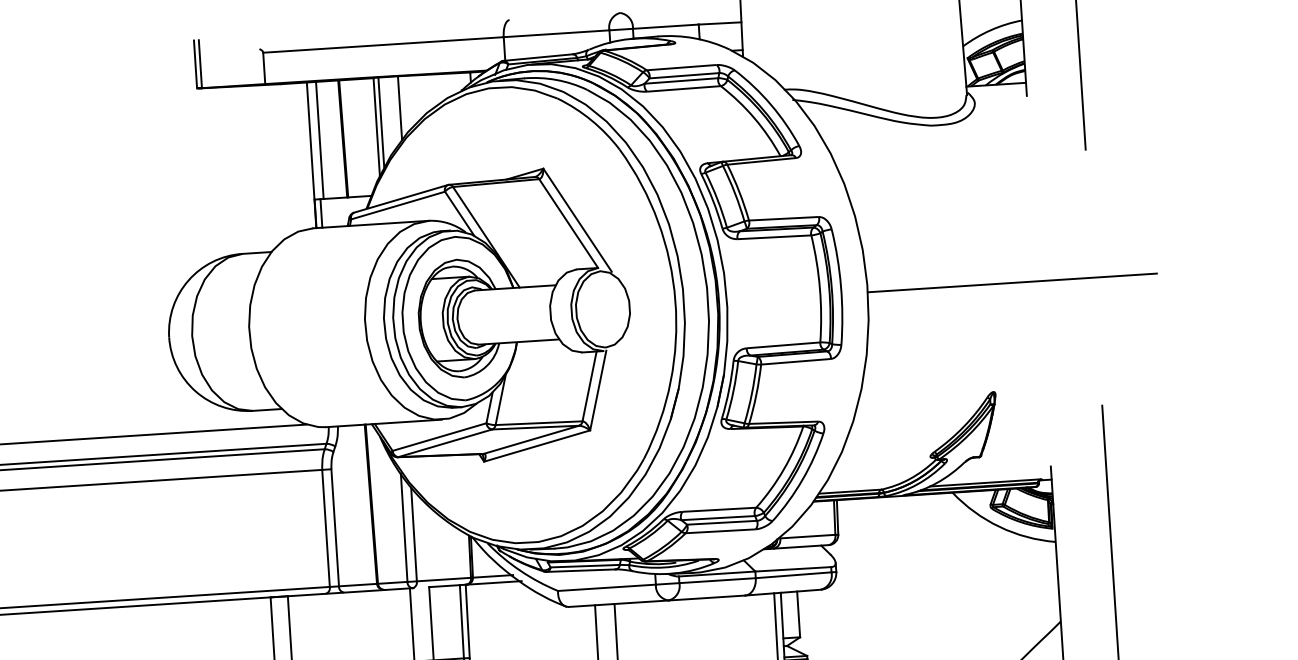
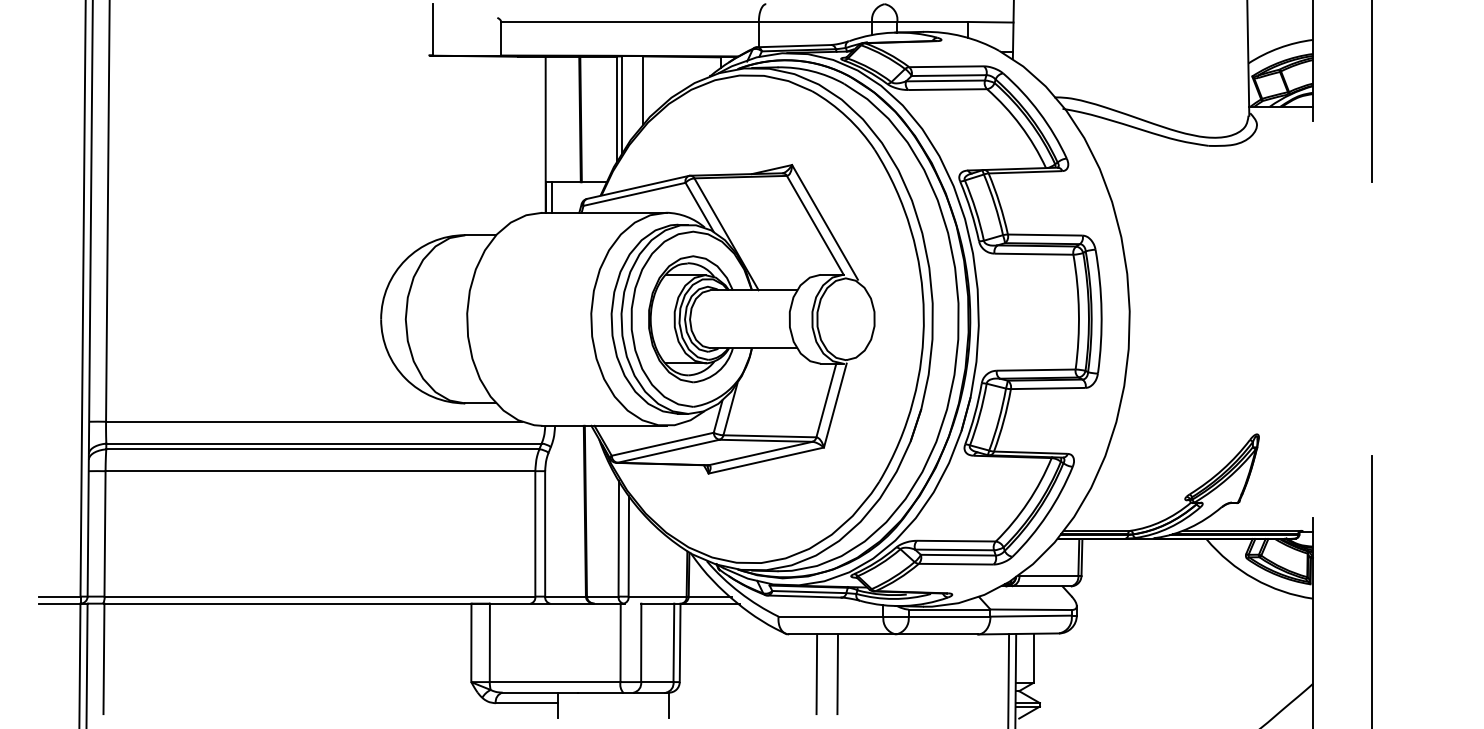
line: (195, 64) -> (428, 29), removed
line: (319, 140) -> (555, 119), removed
line: (1012, 283) -> (1284, 319), removed

